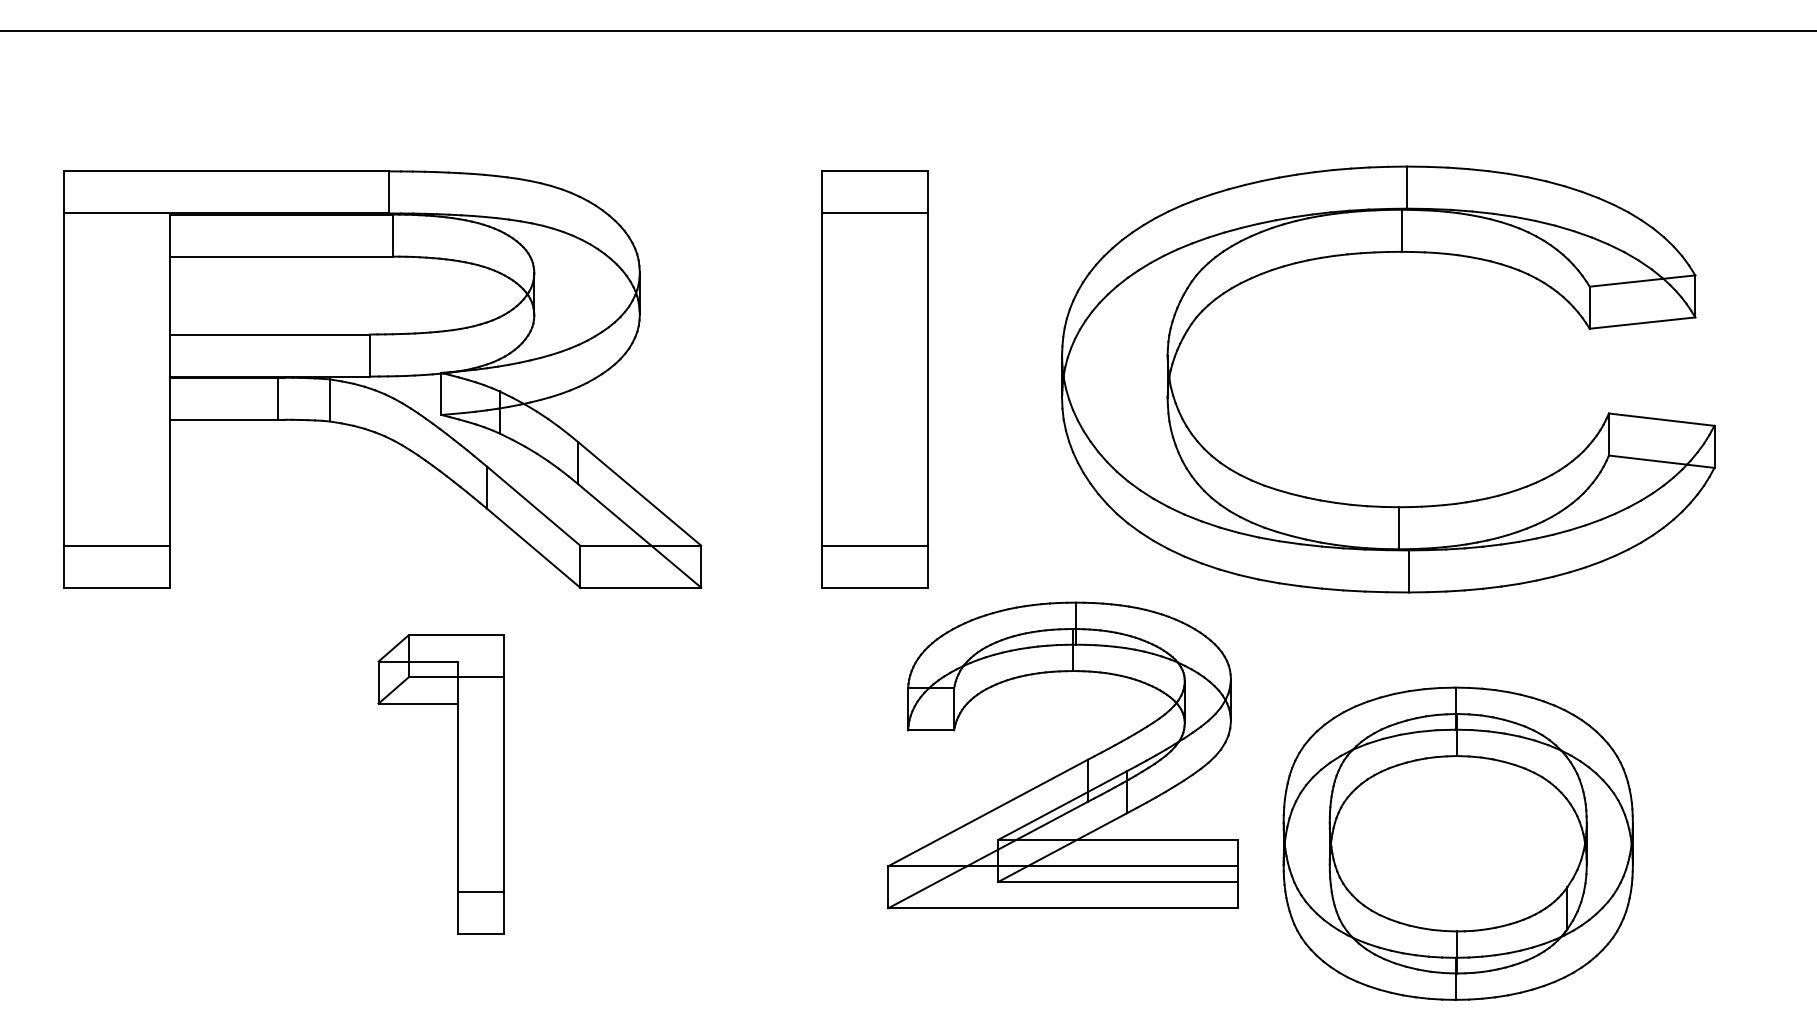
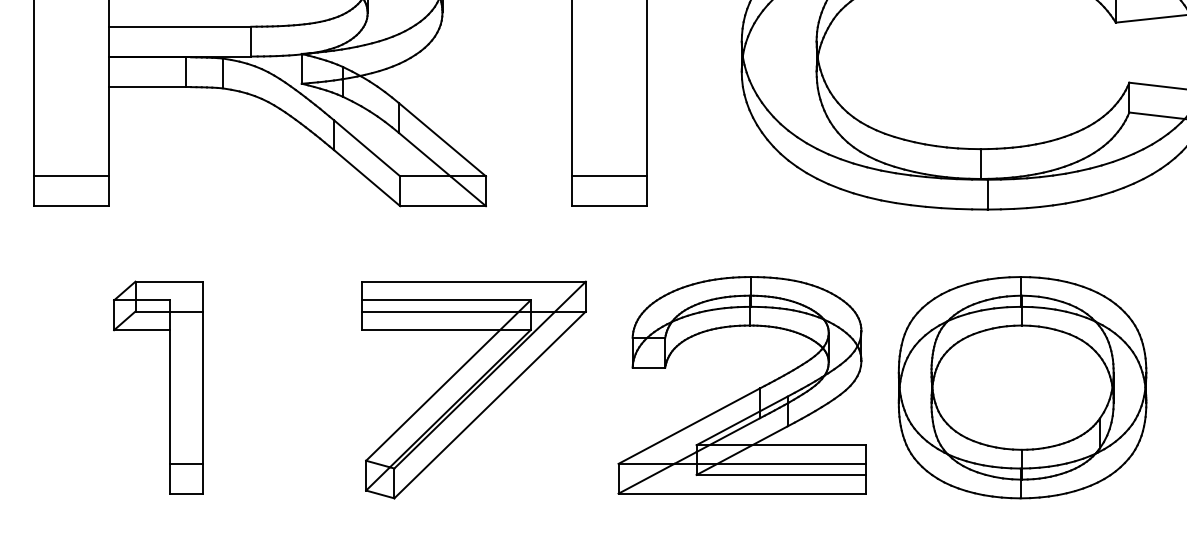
part: (1069, 768) -> (747, 394), moved
part: (457, 784) -> (170, 387), moved
part: (684, 846) -> (474, 389), added

